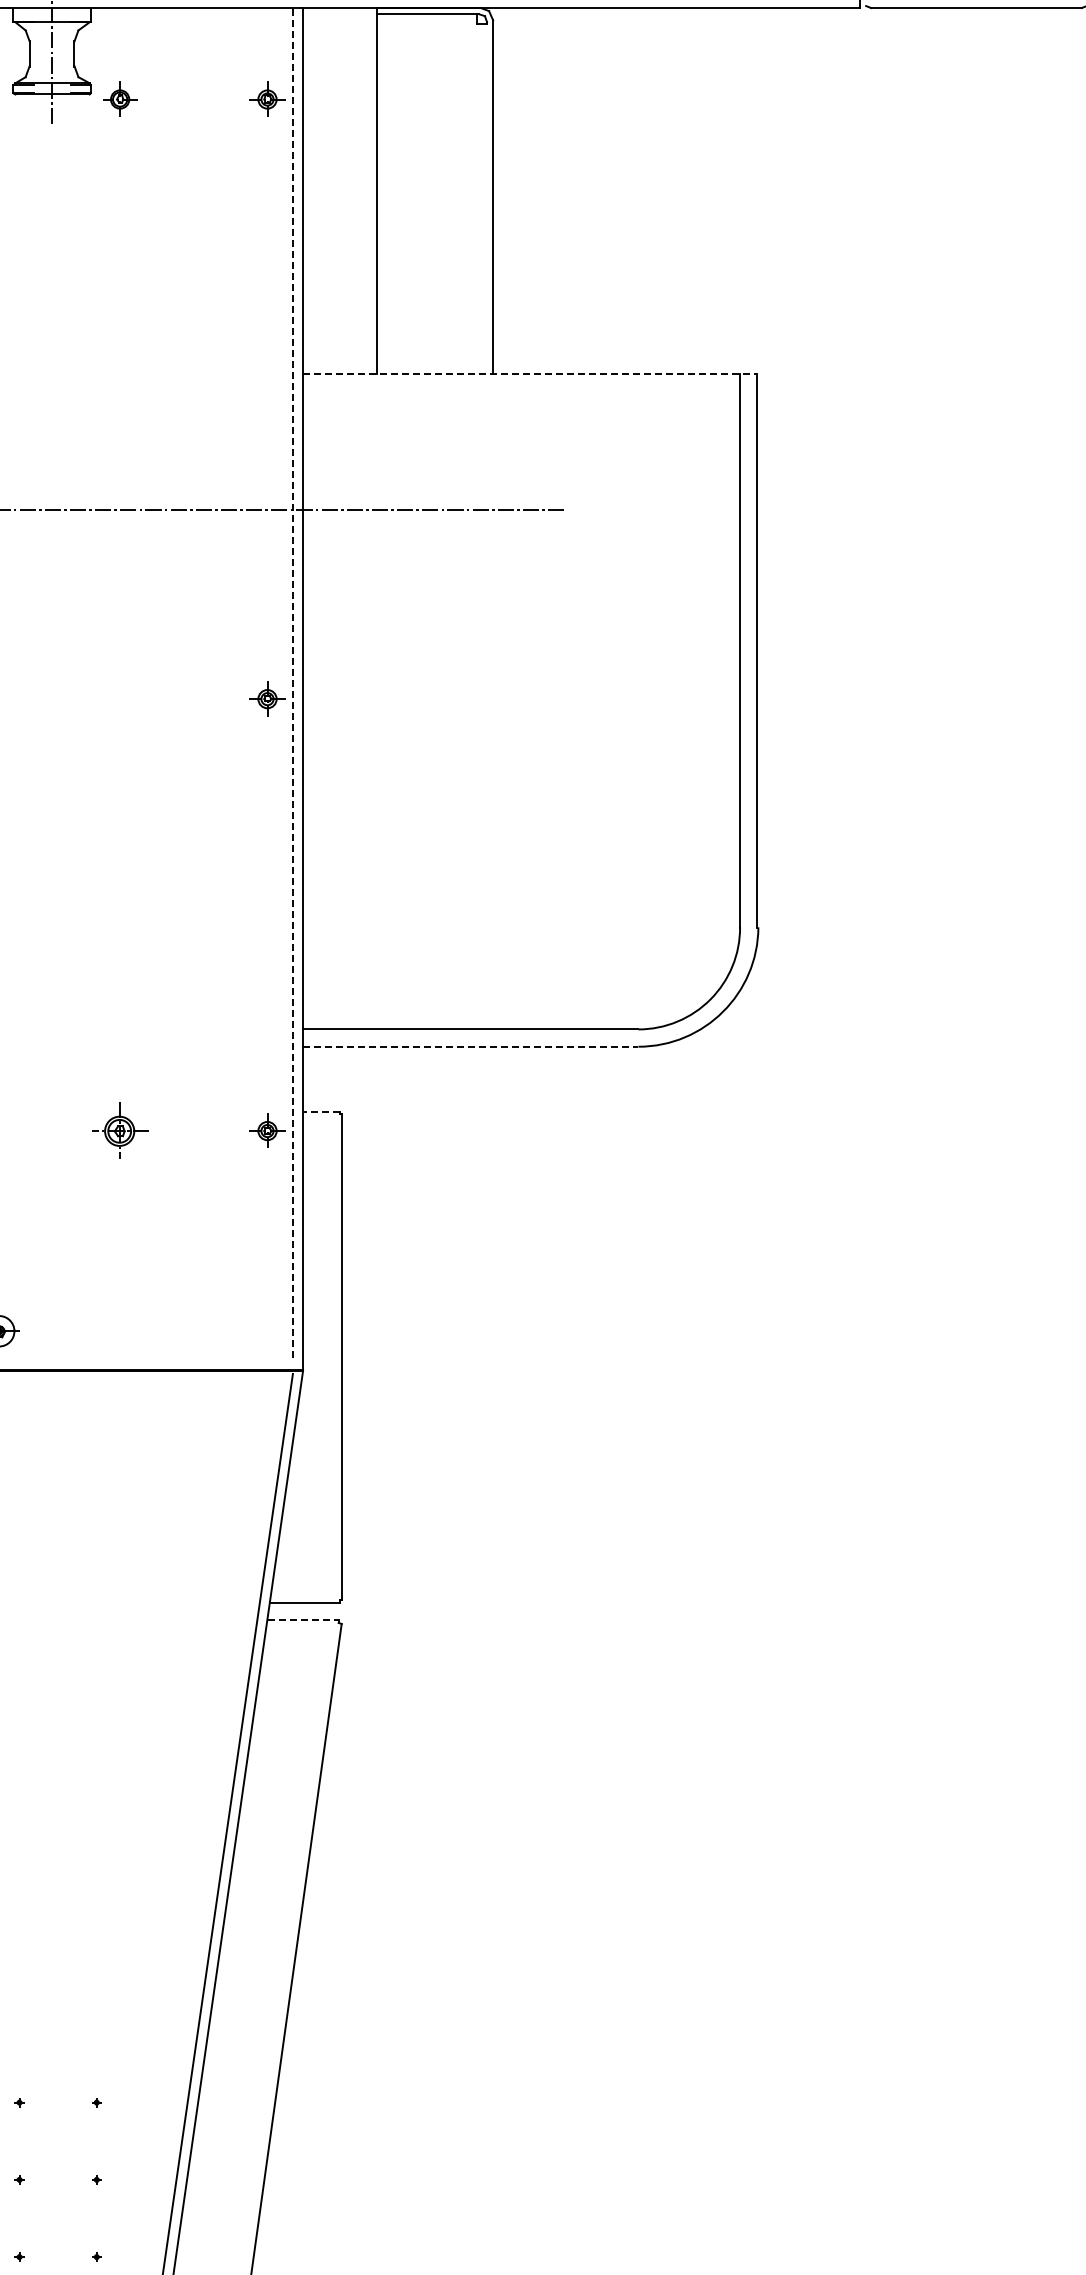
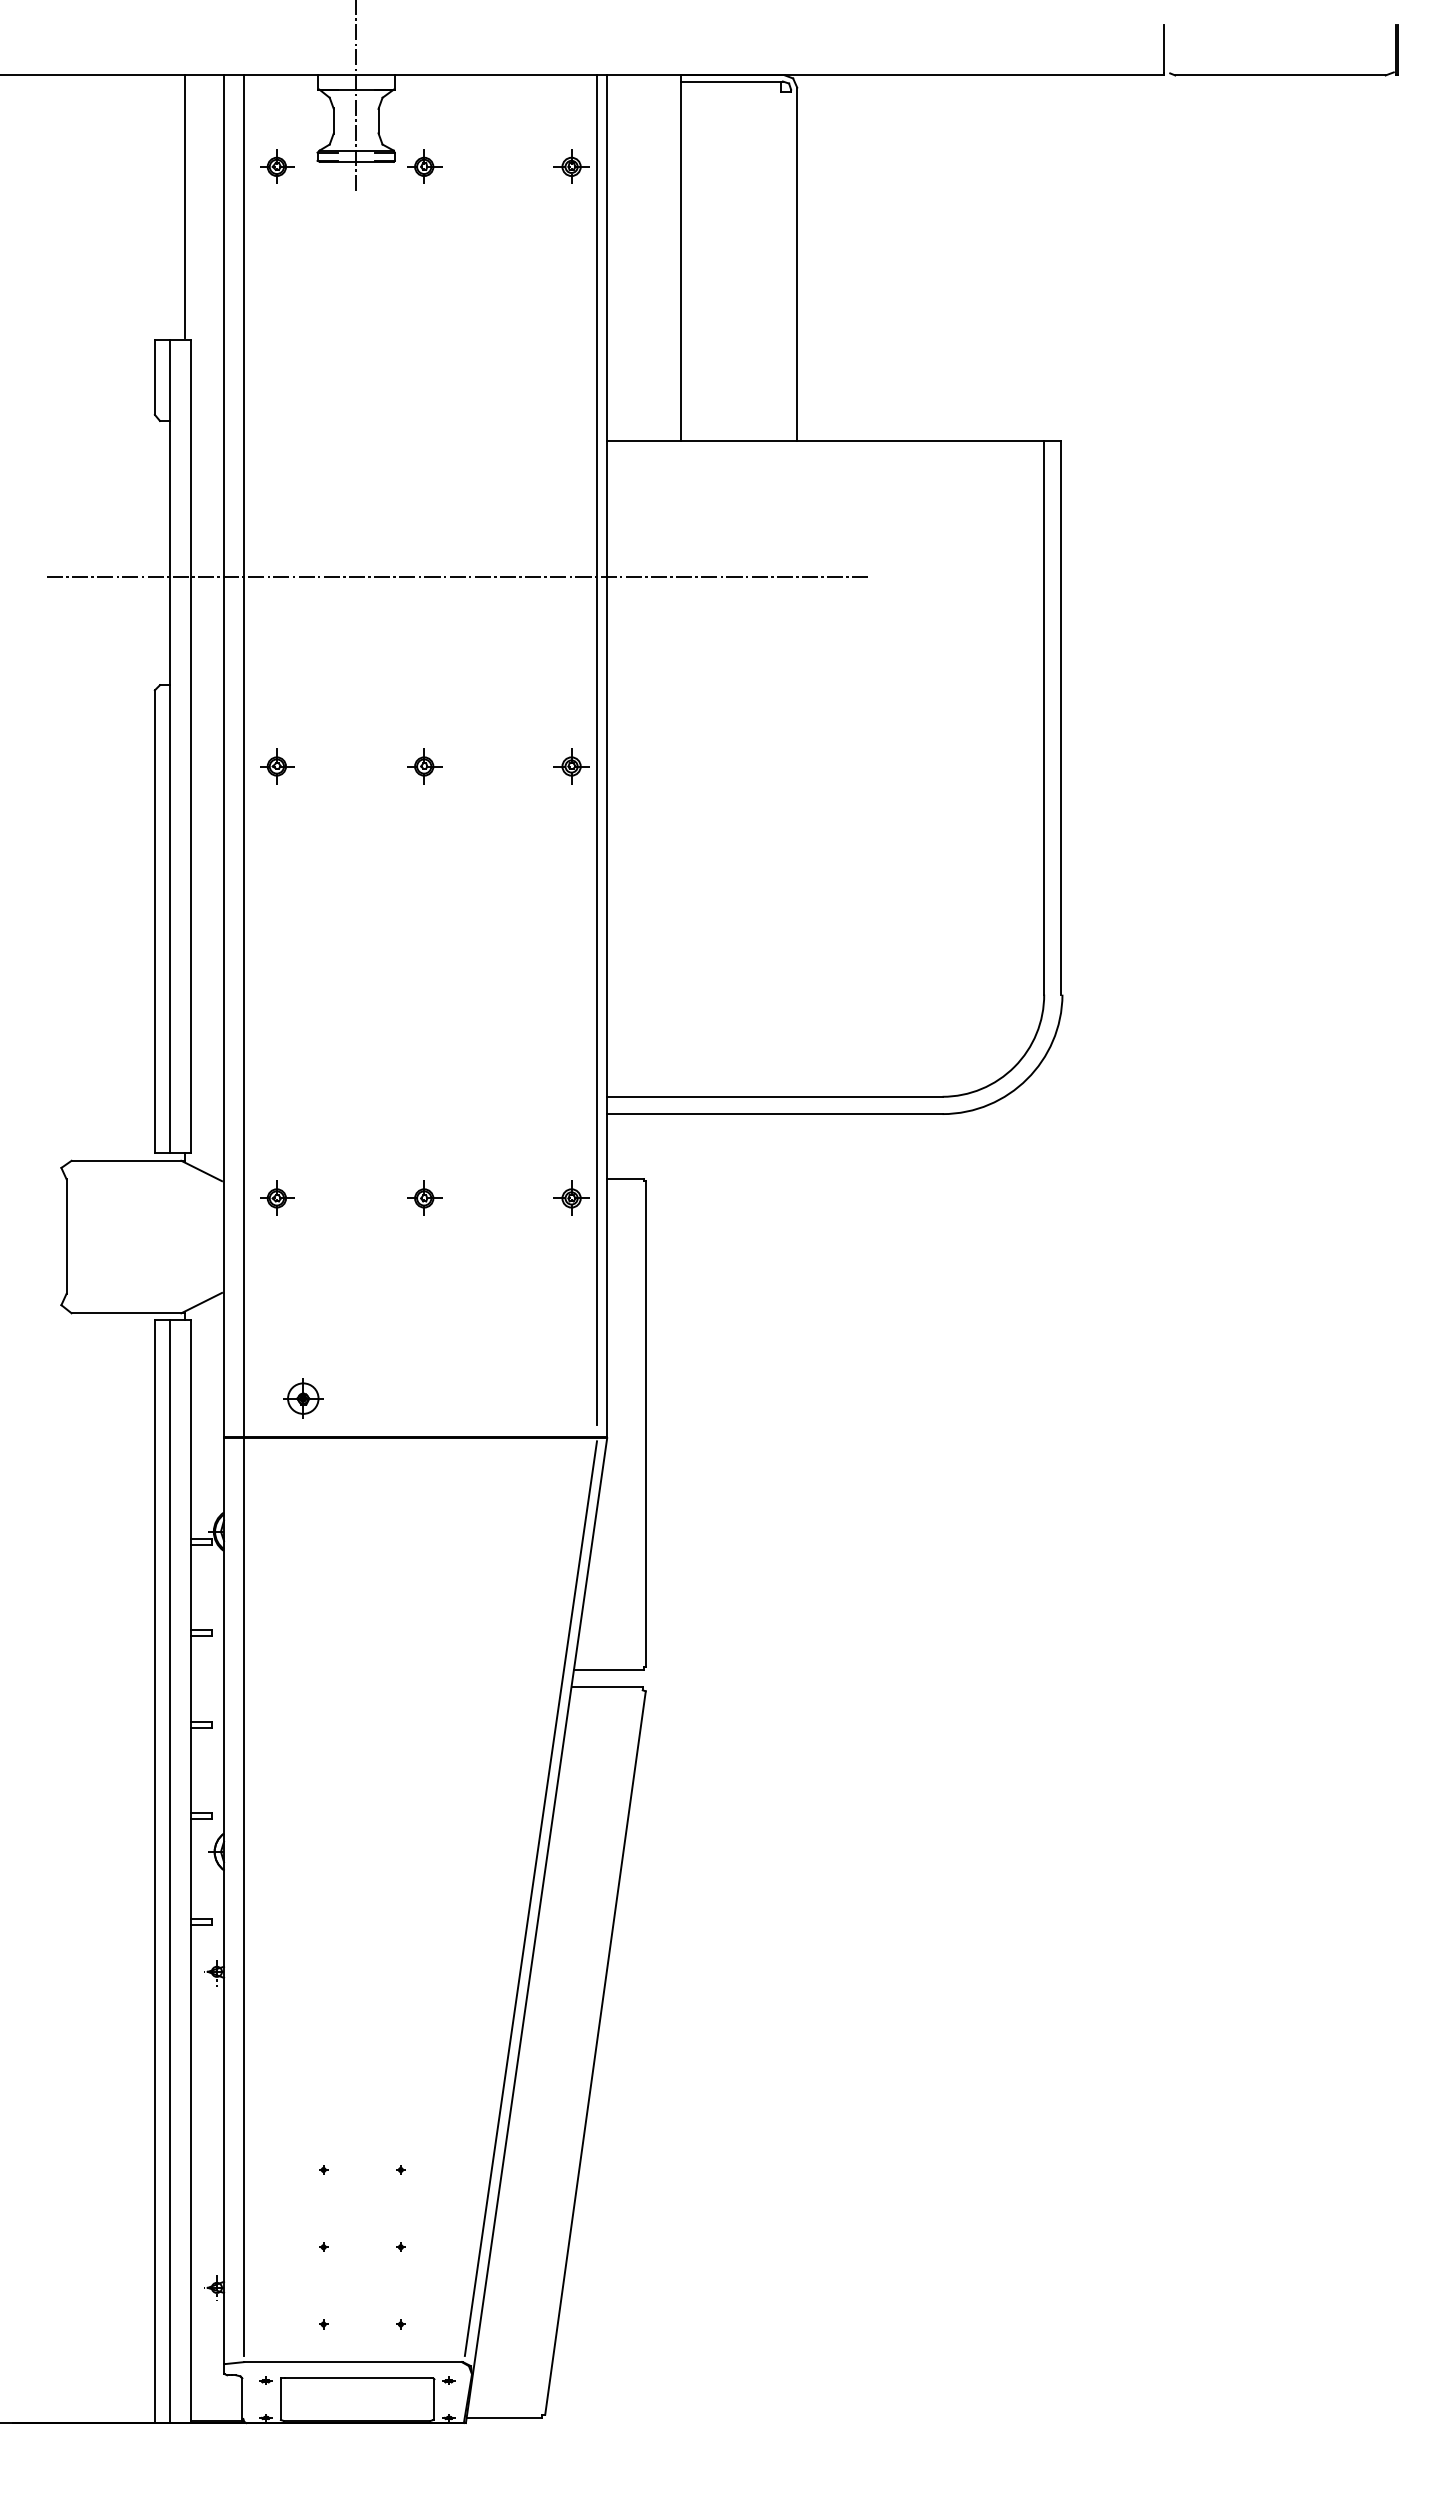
line: (530, 374) -> (834, 441), dashed -> solid
line: (293, 683) -> (597, 750), dashed -> solid
part: (120, 699) -> (424, 766), added
line: (470, 1047) -> (774, 1114), dashed -> solid
line: (320, 1112) -> (624, 1179), dashed -> solid
part: (120, 1130) -> (424, 1197), size x0.62
line: (303, 1620) -> (607, 1687), dashed -> solid

